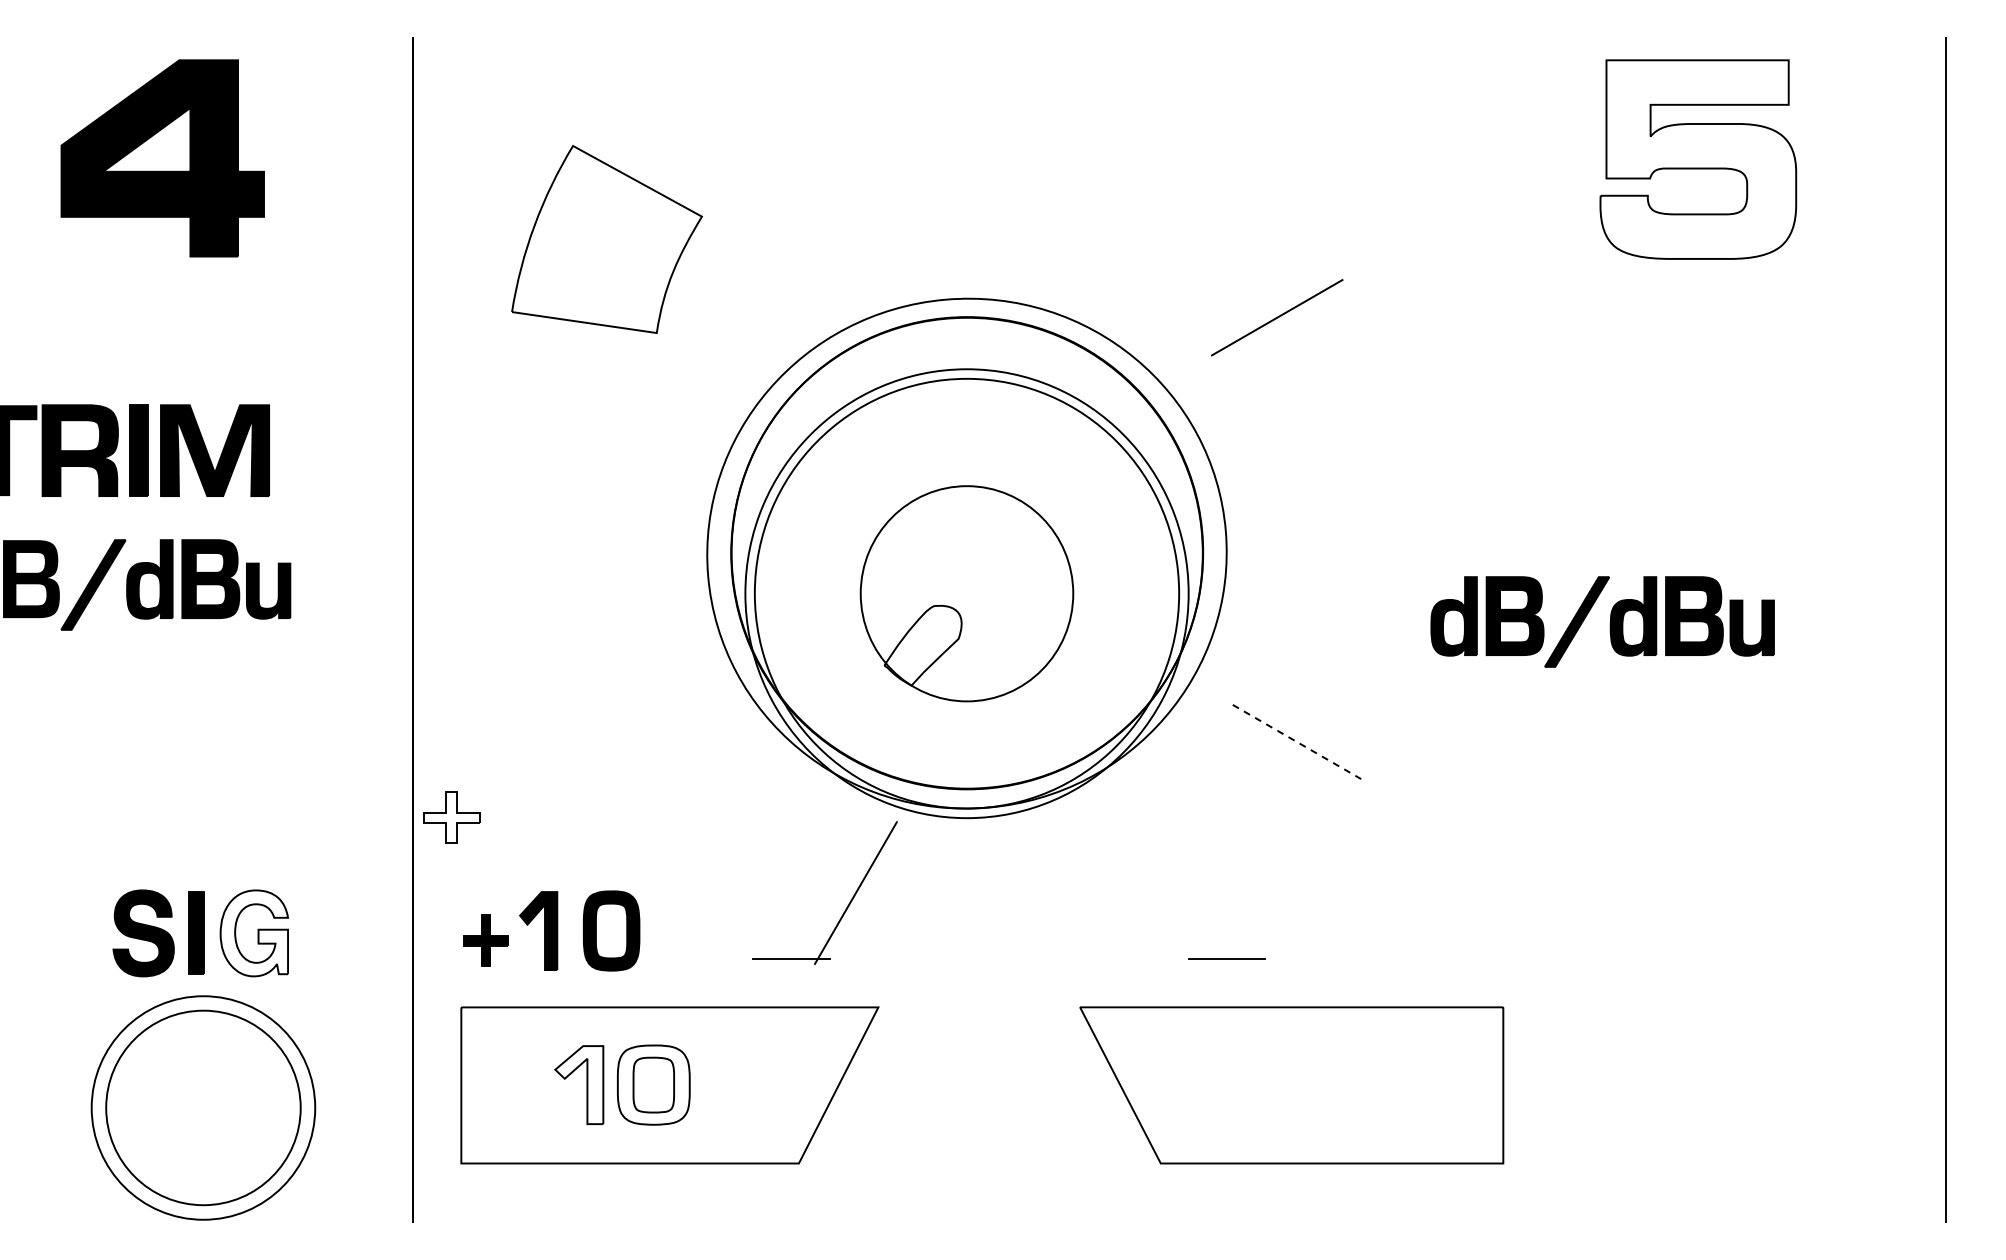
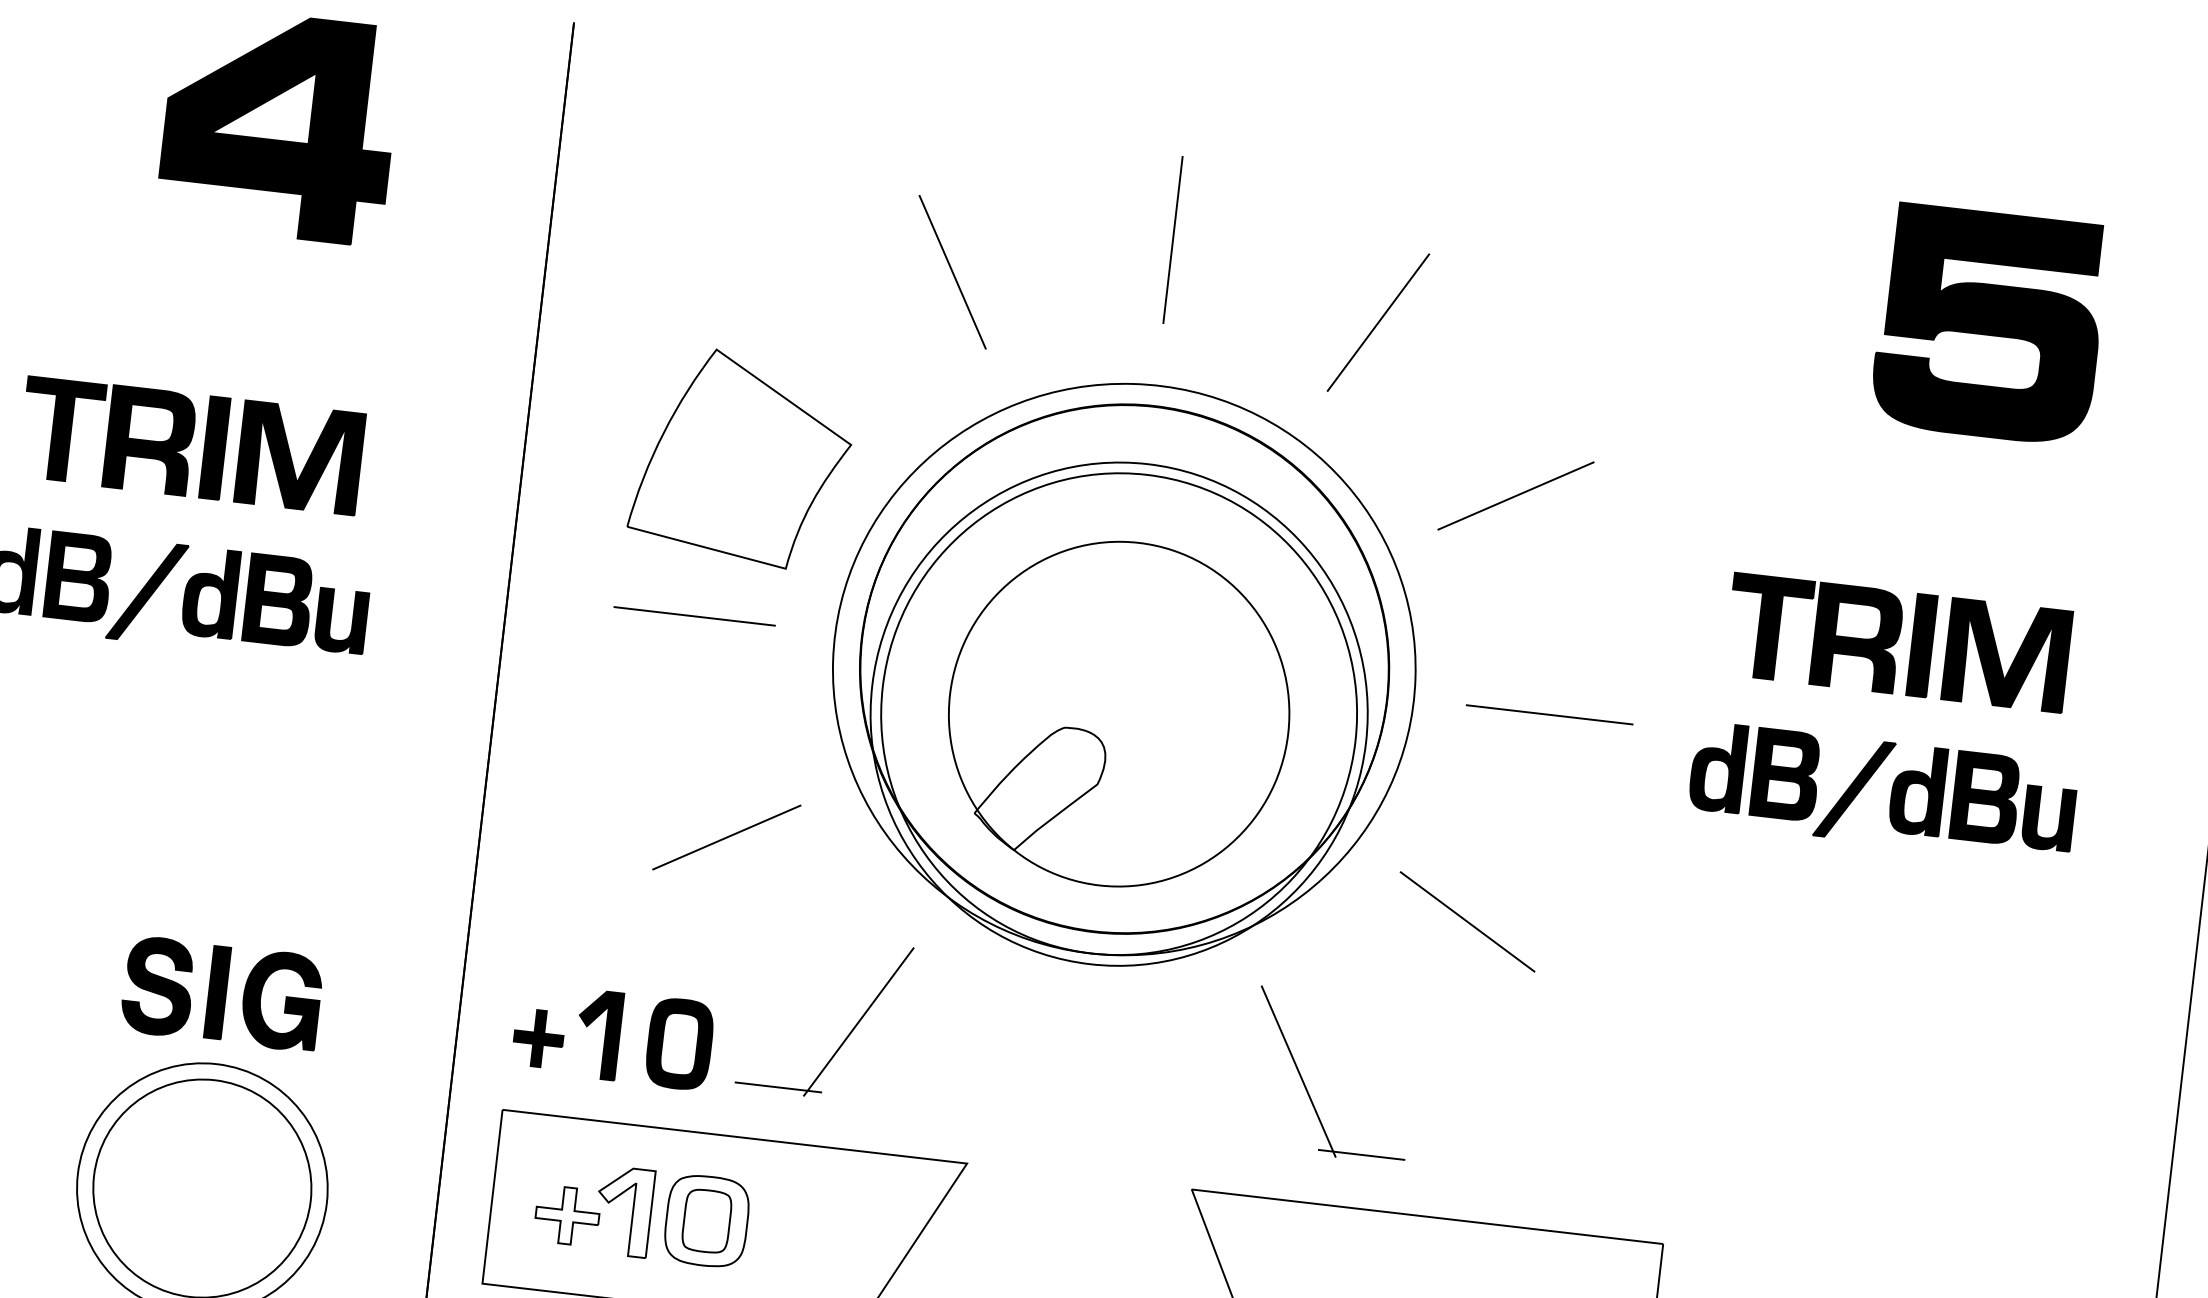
fill: (1698, 159) -> (1989, 324), added
line: (966, 167) -> (1173, 239), added
line: (774, 219) -> (952, 272), added
line: (1156, 219) -> (1378, 321), added
part: (606, 239) -> (741, 458), moved
line: (1277, 317) -> (1516, 495), moved
part: (1649, 450) -> (1897, 642), added
line: (580, 550) -> (694, 616), added
line: (1348, 550) -> (1549, 715), added
part: (966, 593) -> (1118, 713), size x1.43
part: (1609, 623) -> (1890, 795), moved
line: (631, 742) -> (726, 836), added
line: (1297, 742) -> (1468, 922), dashed -> solid
part: (451, 817) -> (567, 1215), moved
line: (1162, 891) -> (1298, 1071), added
part: (848, 903) -> (849, 1032), moved
fill: (254, 933) -> (281, 1000), added

